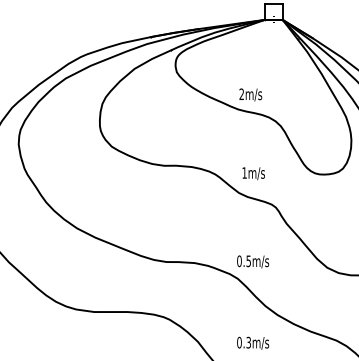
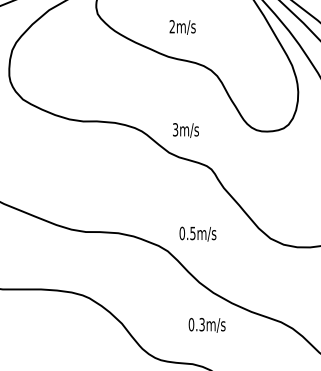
text: (250, 94) -> (182, 26), moved
text: (244, 172) -> (175, 129), 1m/s -> 3m/s
text: (253, 261) -> (198, 233), moved
text: (253, 342) -> (207, 324), moved

